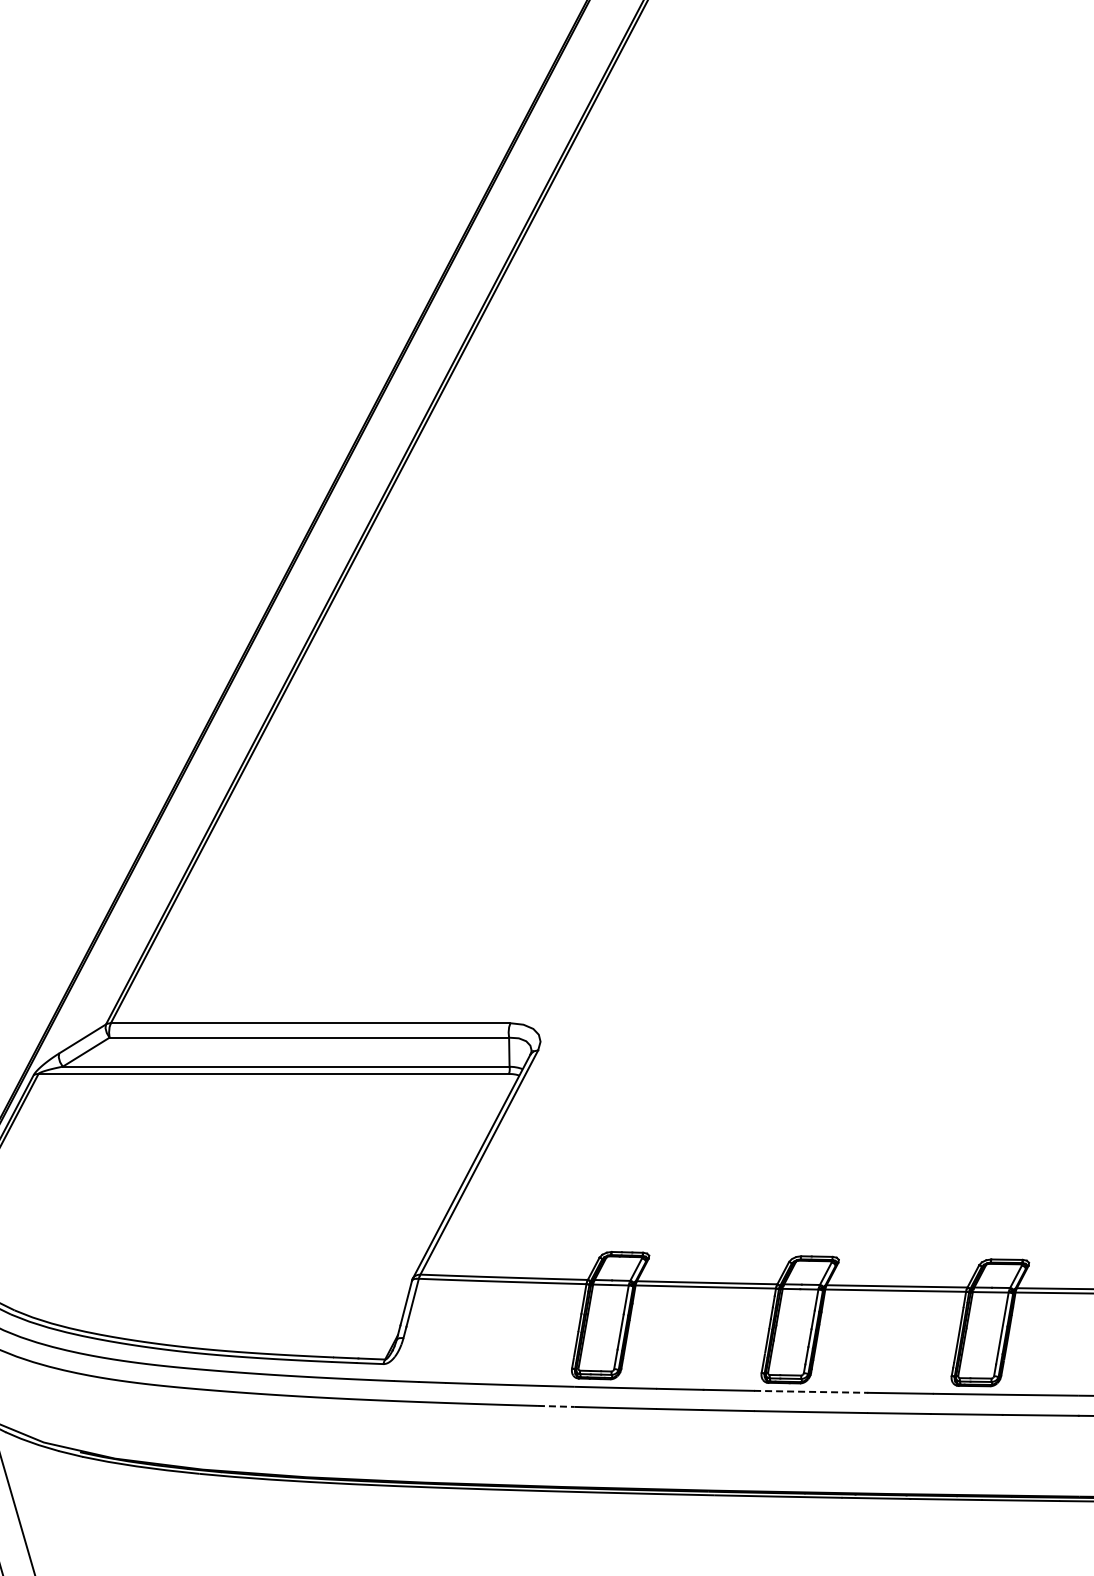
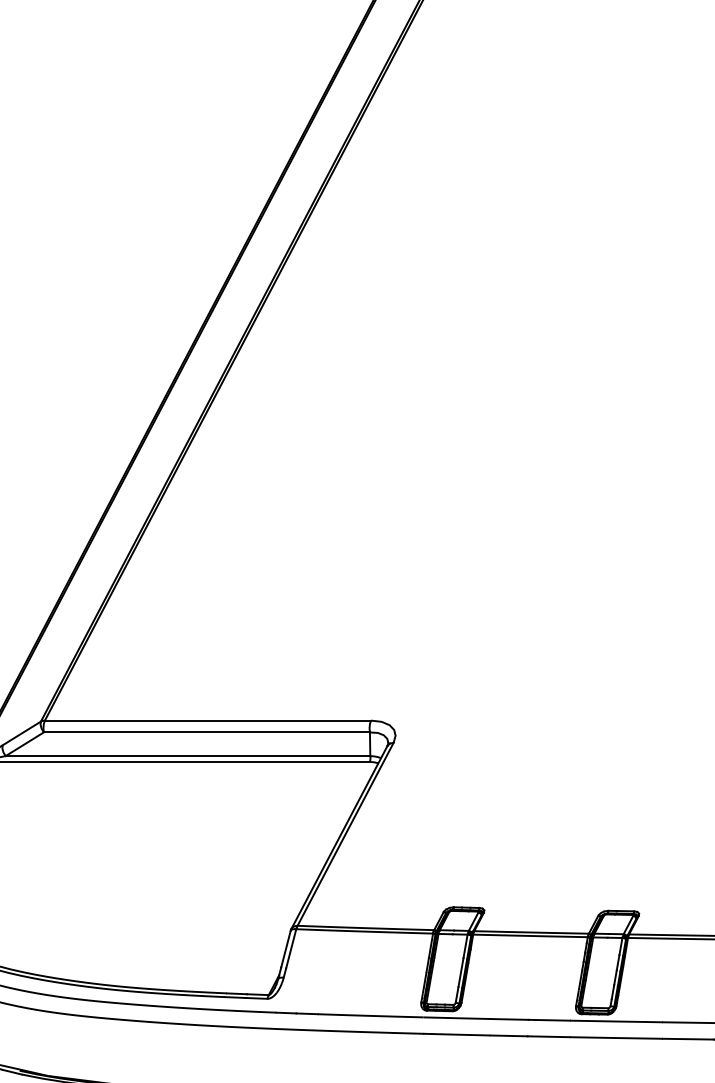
line: (810, 1391) -> (615, 1021), dashed -> solid
line: (556, 1406) -> (408, 1033), dashed -> solid

